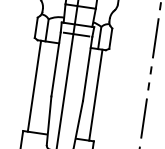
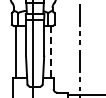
line: (94, 95) -> (50, 52), solid -> dashed

